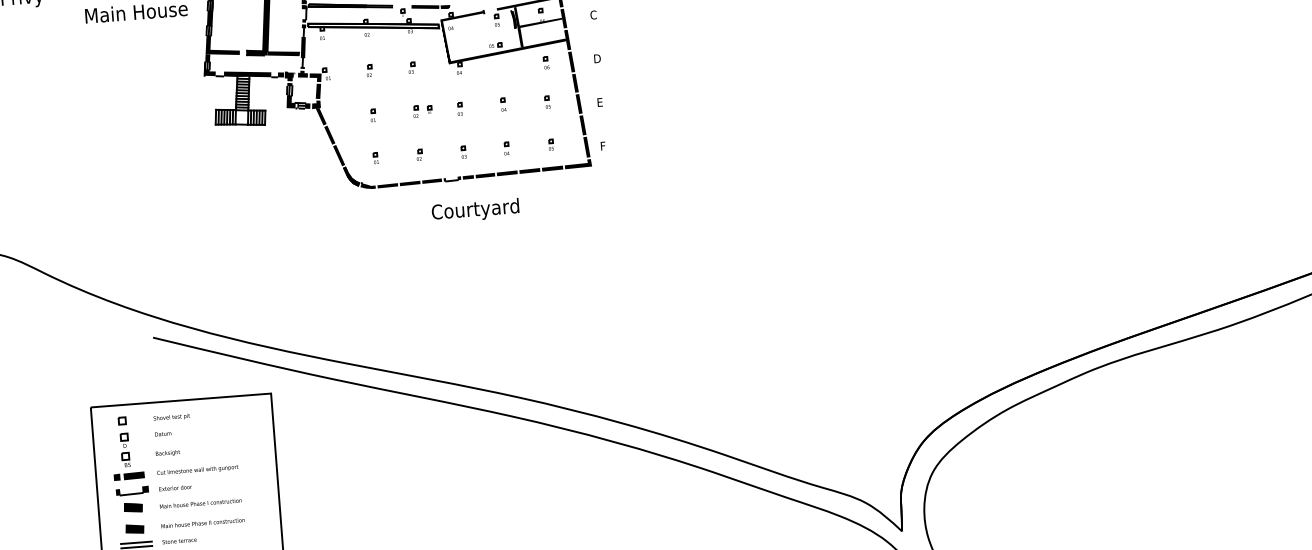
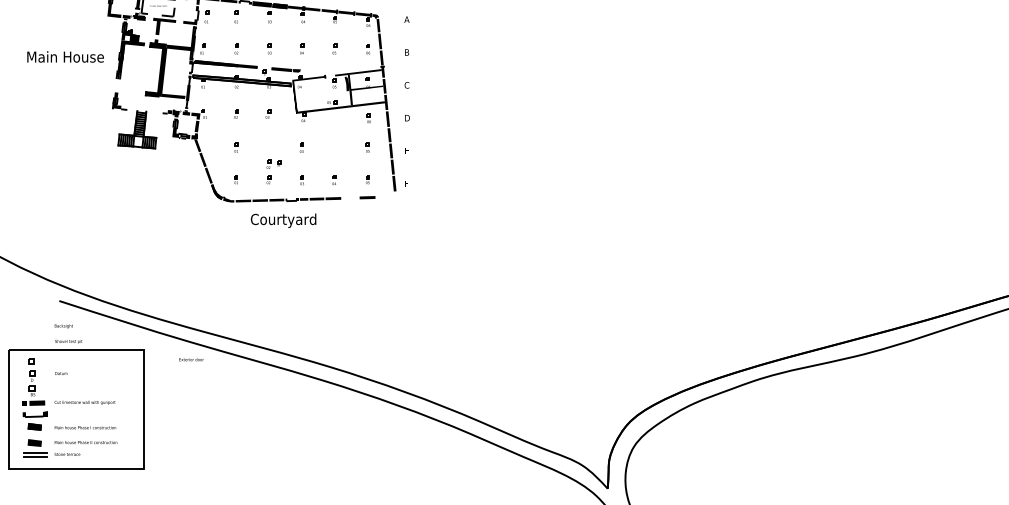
fill: (221, 45) -> (127, 86), removed
fill: (246, 74) -> (144, 109), removed
part: (503, 103) -> (334, 146), removed
part: (422, 110) -> (273, 163), moved
fill: (577, 163) -> (386, 195), removed
fill: (529, 170) -> (350, 197), removed
text: (475, 210) -> (283, 220), moved
text: (171, 417) -> (68, 341), moved
text: (167, 453) -> (63, 326), moved
text: (175, 487) -> (191, 359), moved

